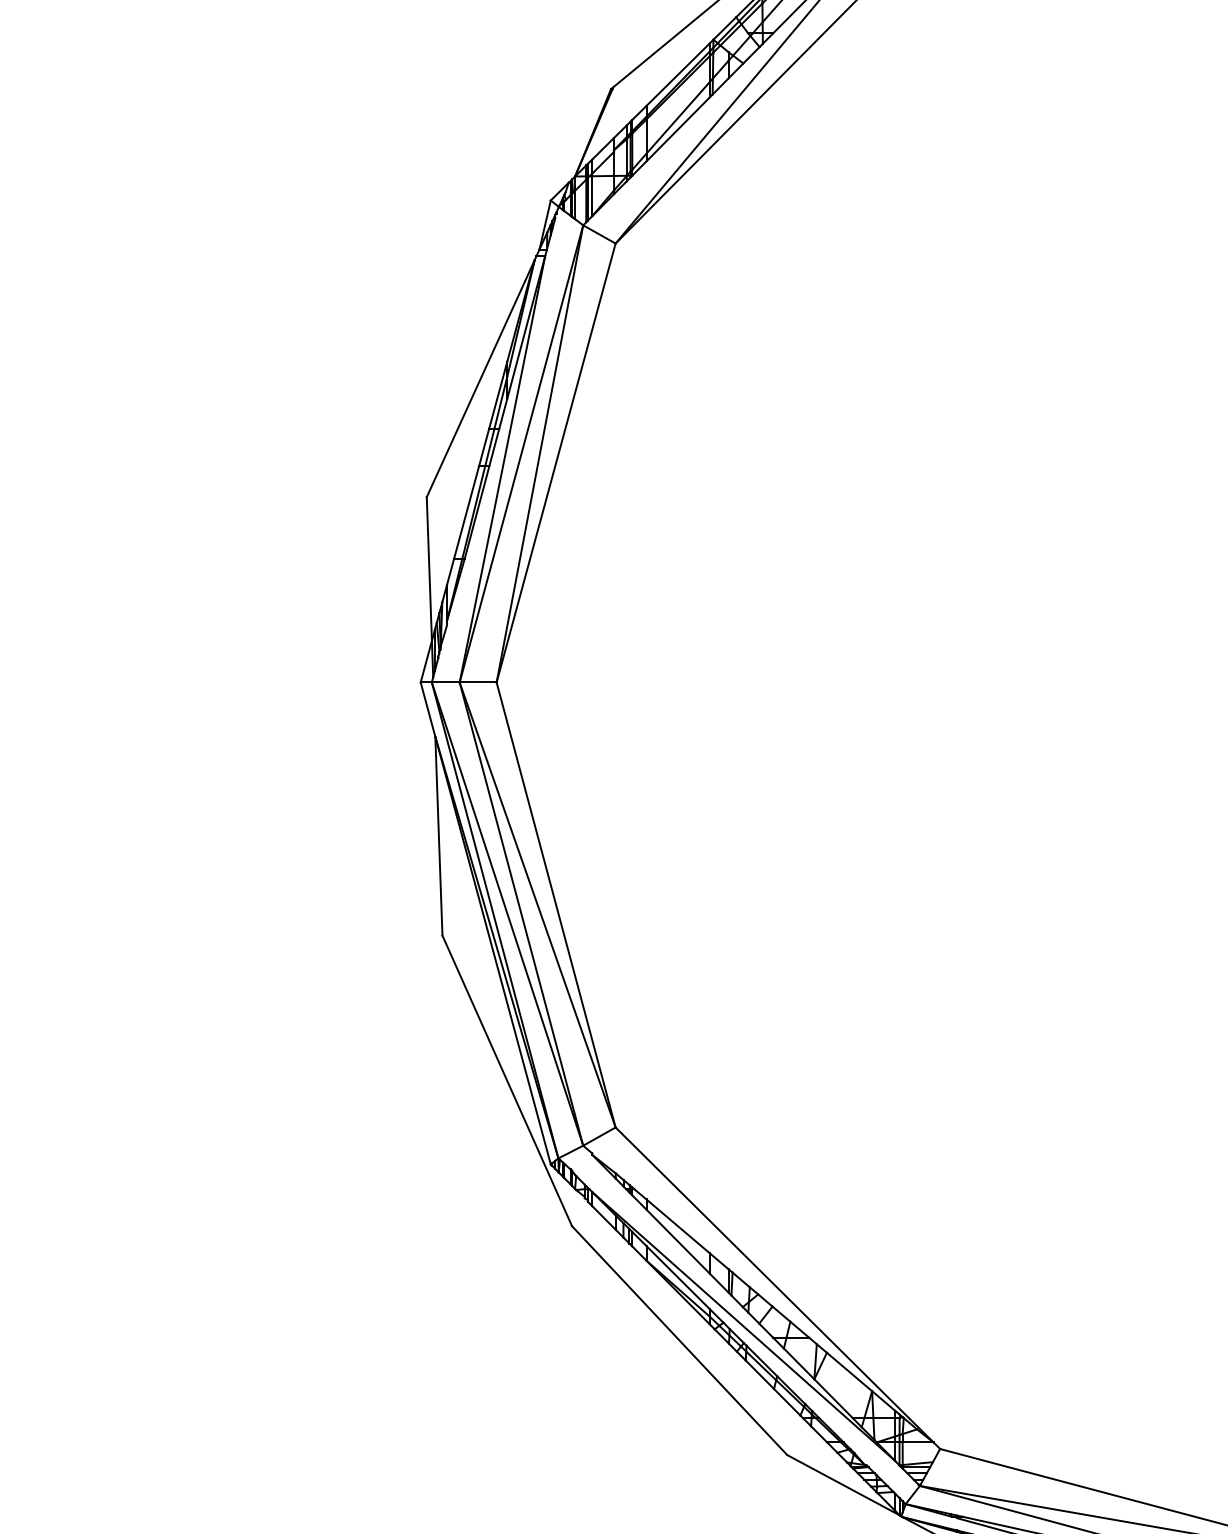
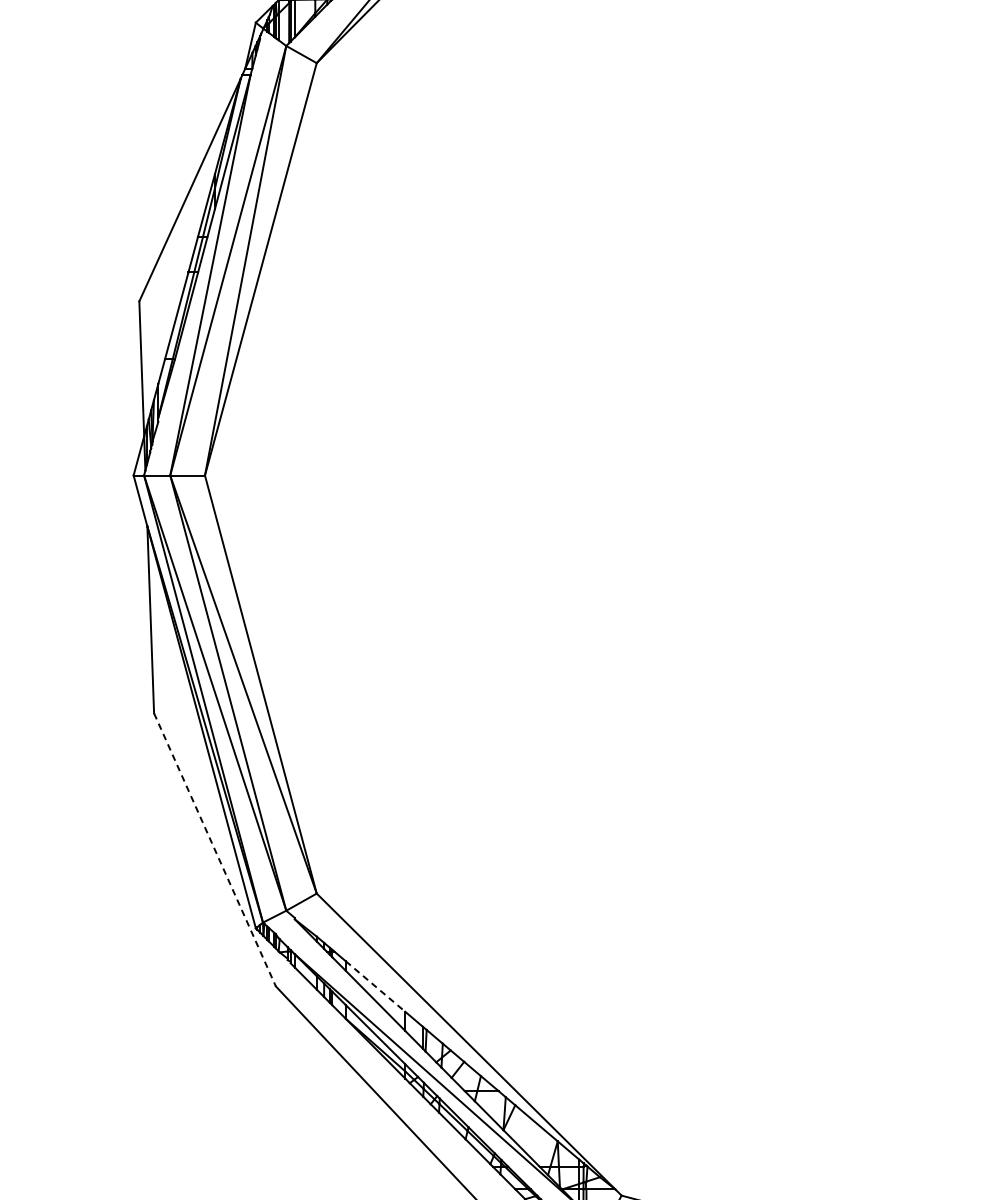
line: (507, 1081) -> (215, 850), solid -> dashed
line: (678, 1226) -> (375, 986), solid -> dashed

